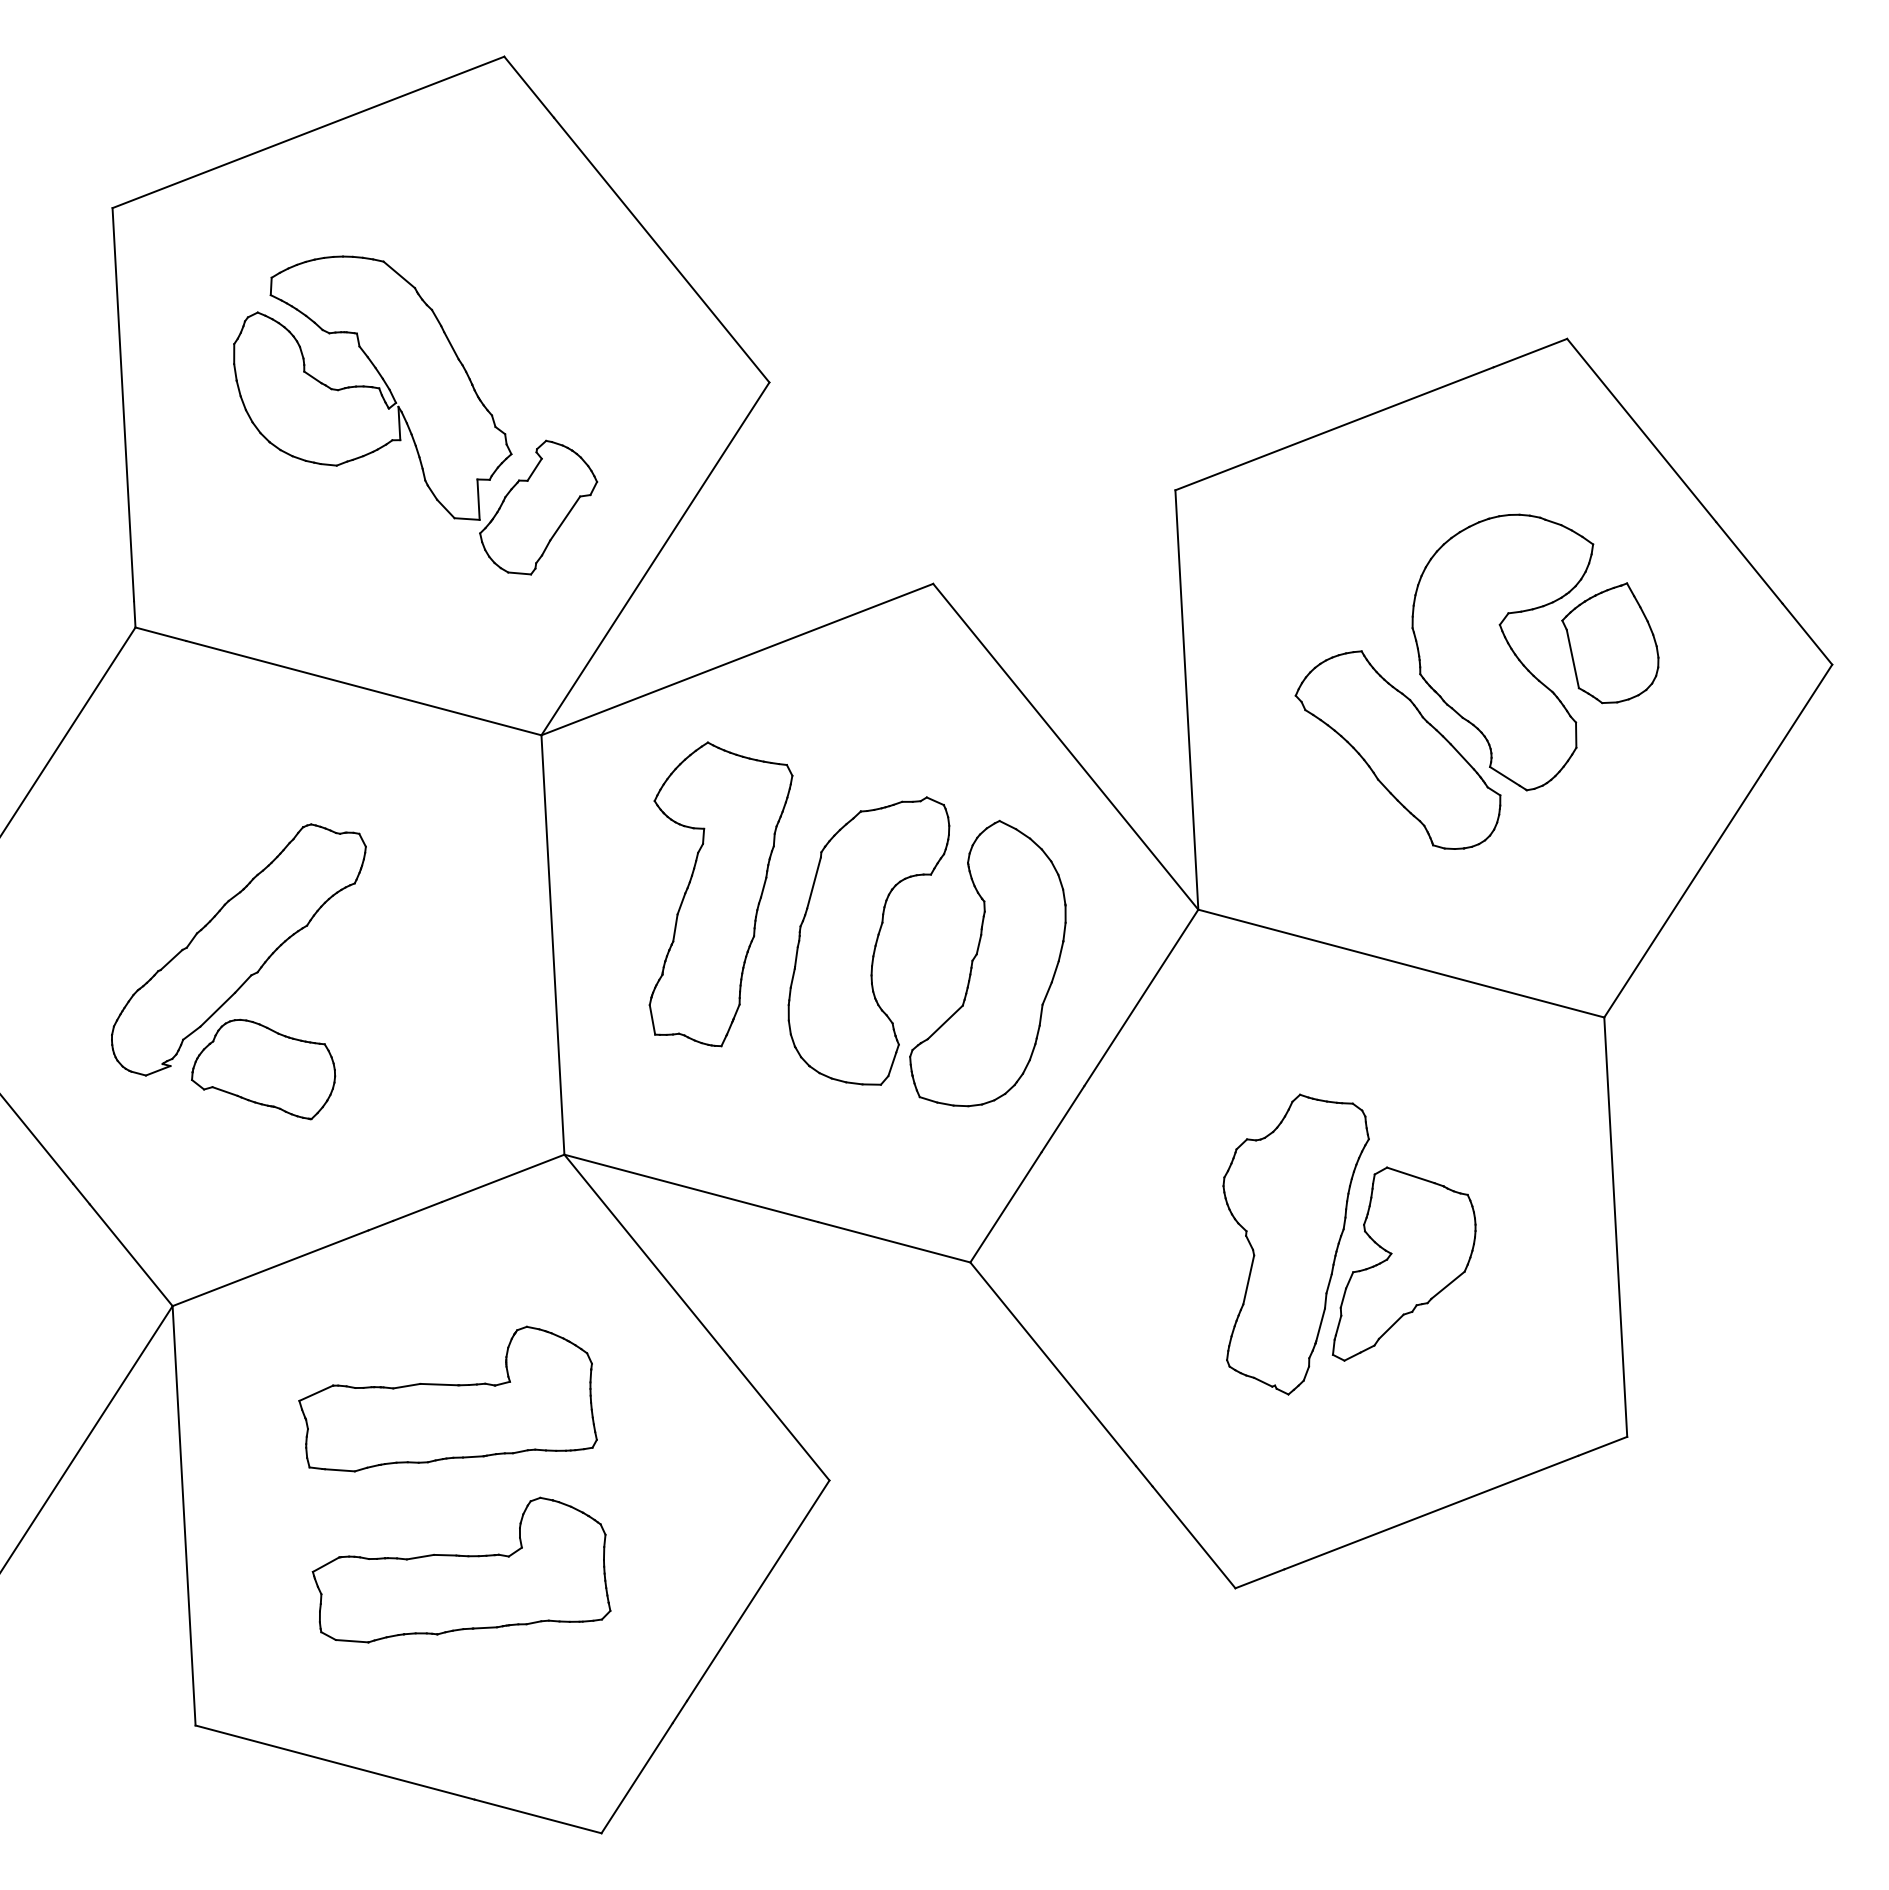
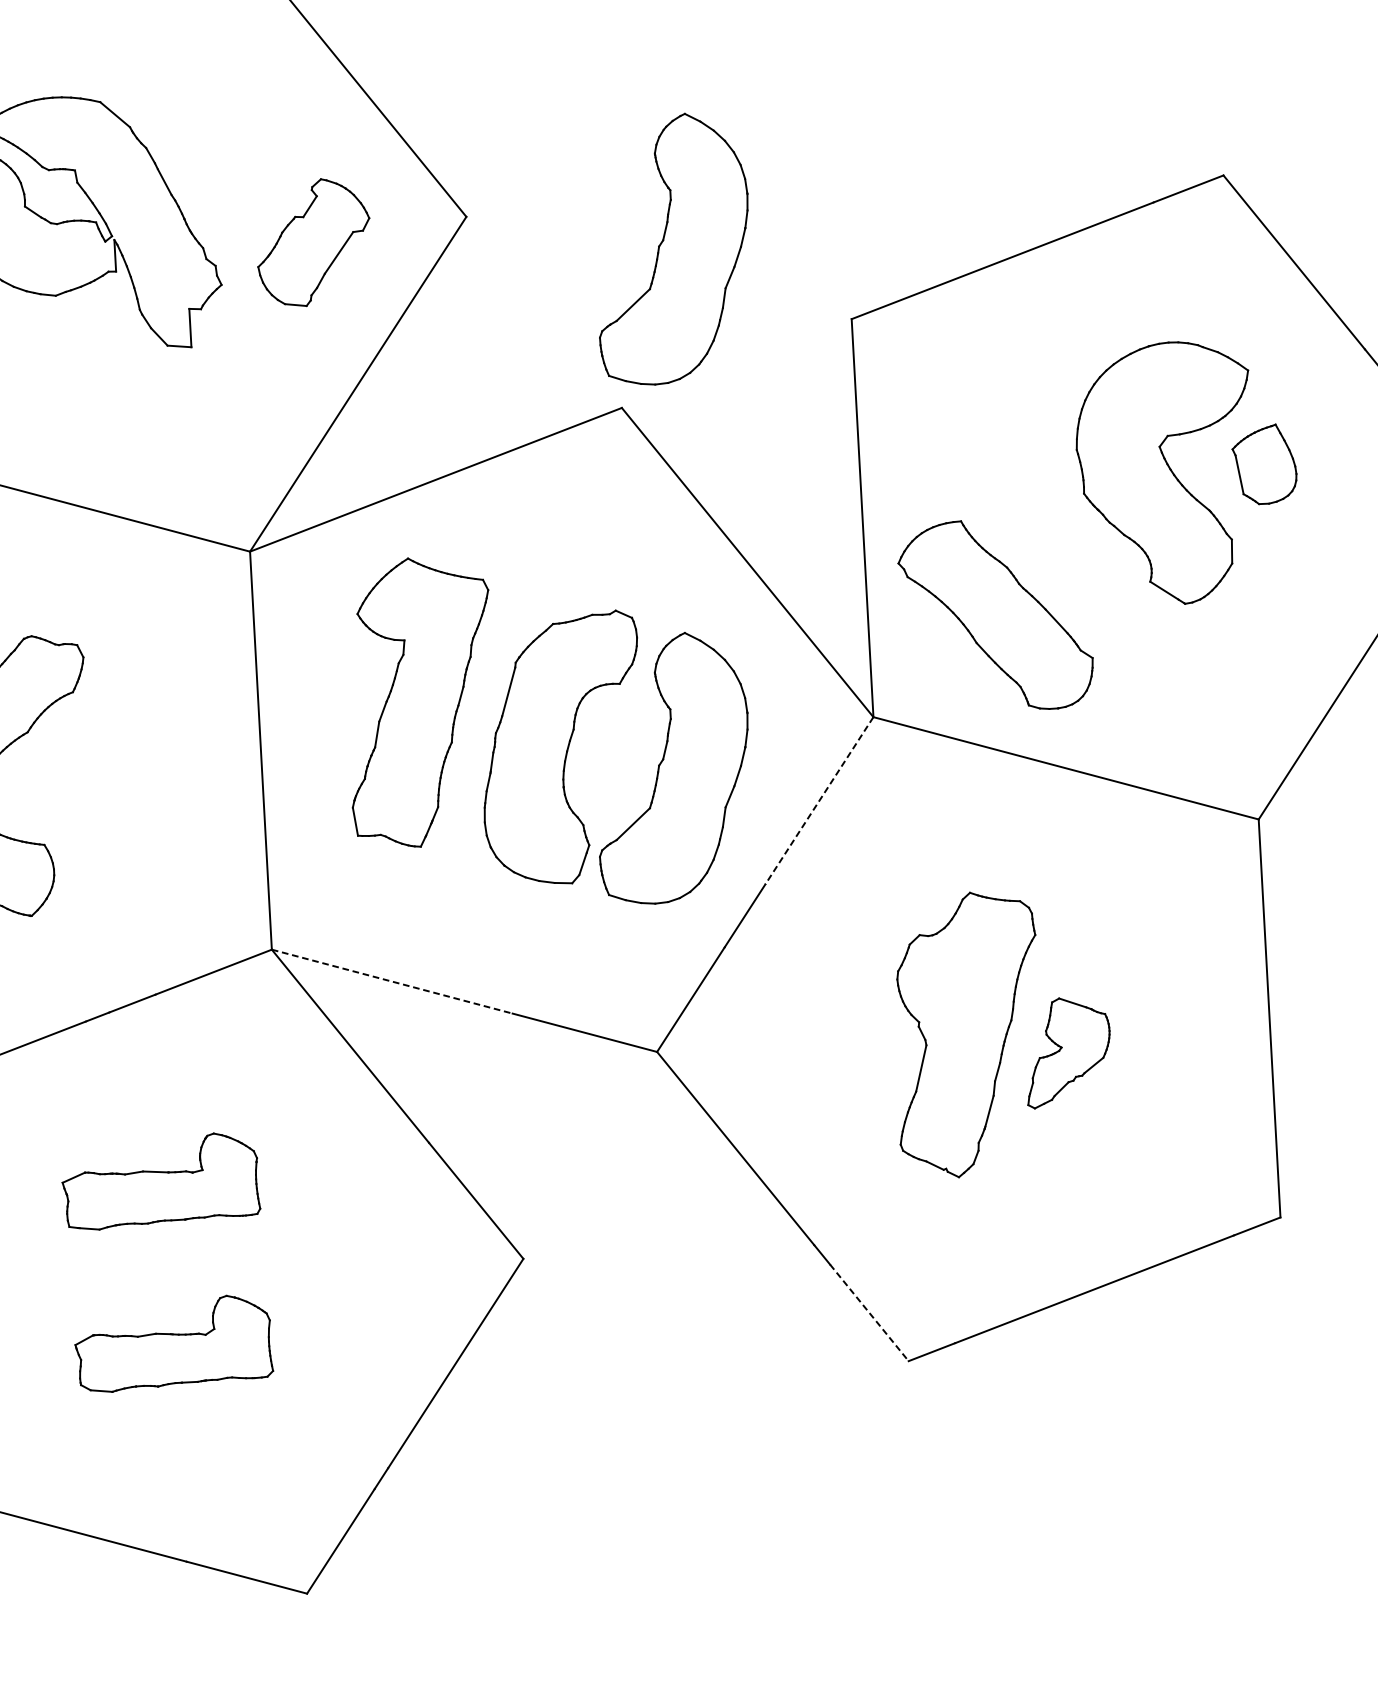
part: (987, 416) -> (673, 249), added
part: (538, 507) -> (313, 242), moved
part: (1610, 643) -> (1264, 464), size x0.7
part: (1397, 749) -> (995, 614), moved
line: (1141, 998) -> (819, 801), solid -> dashed
line: (691, 1188) -> (392, 981), solid -> dashed
part: (1404, 1263) -> (1069, 1052), size x0.6
part: (447, 1398) -> (160, 1181), size x0.7
line: (1194, 1537) -> (869, 1312), solid -> dashed
part: (461, 1569) -> (174, 1343), size x0.7

